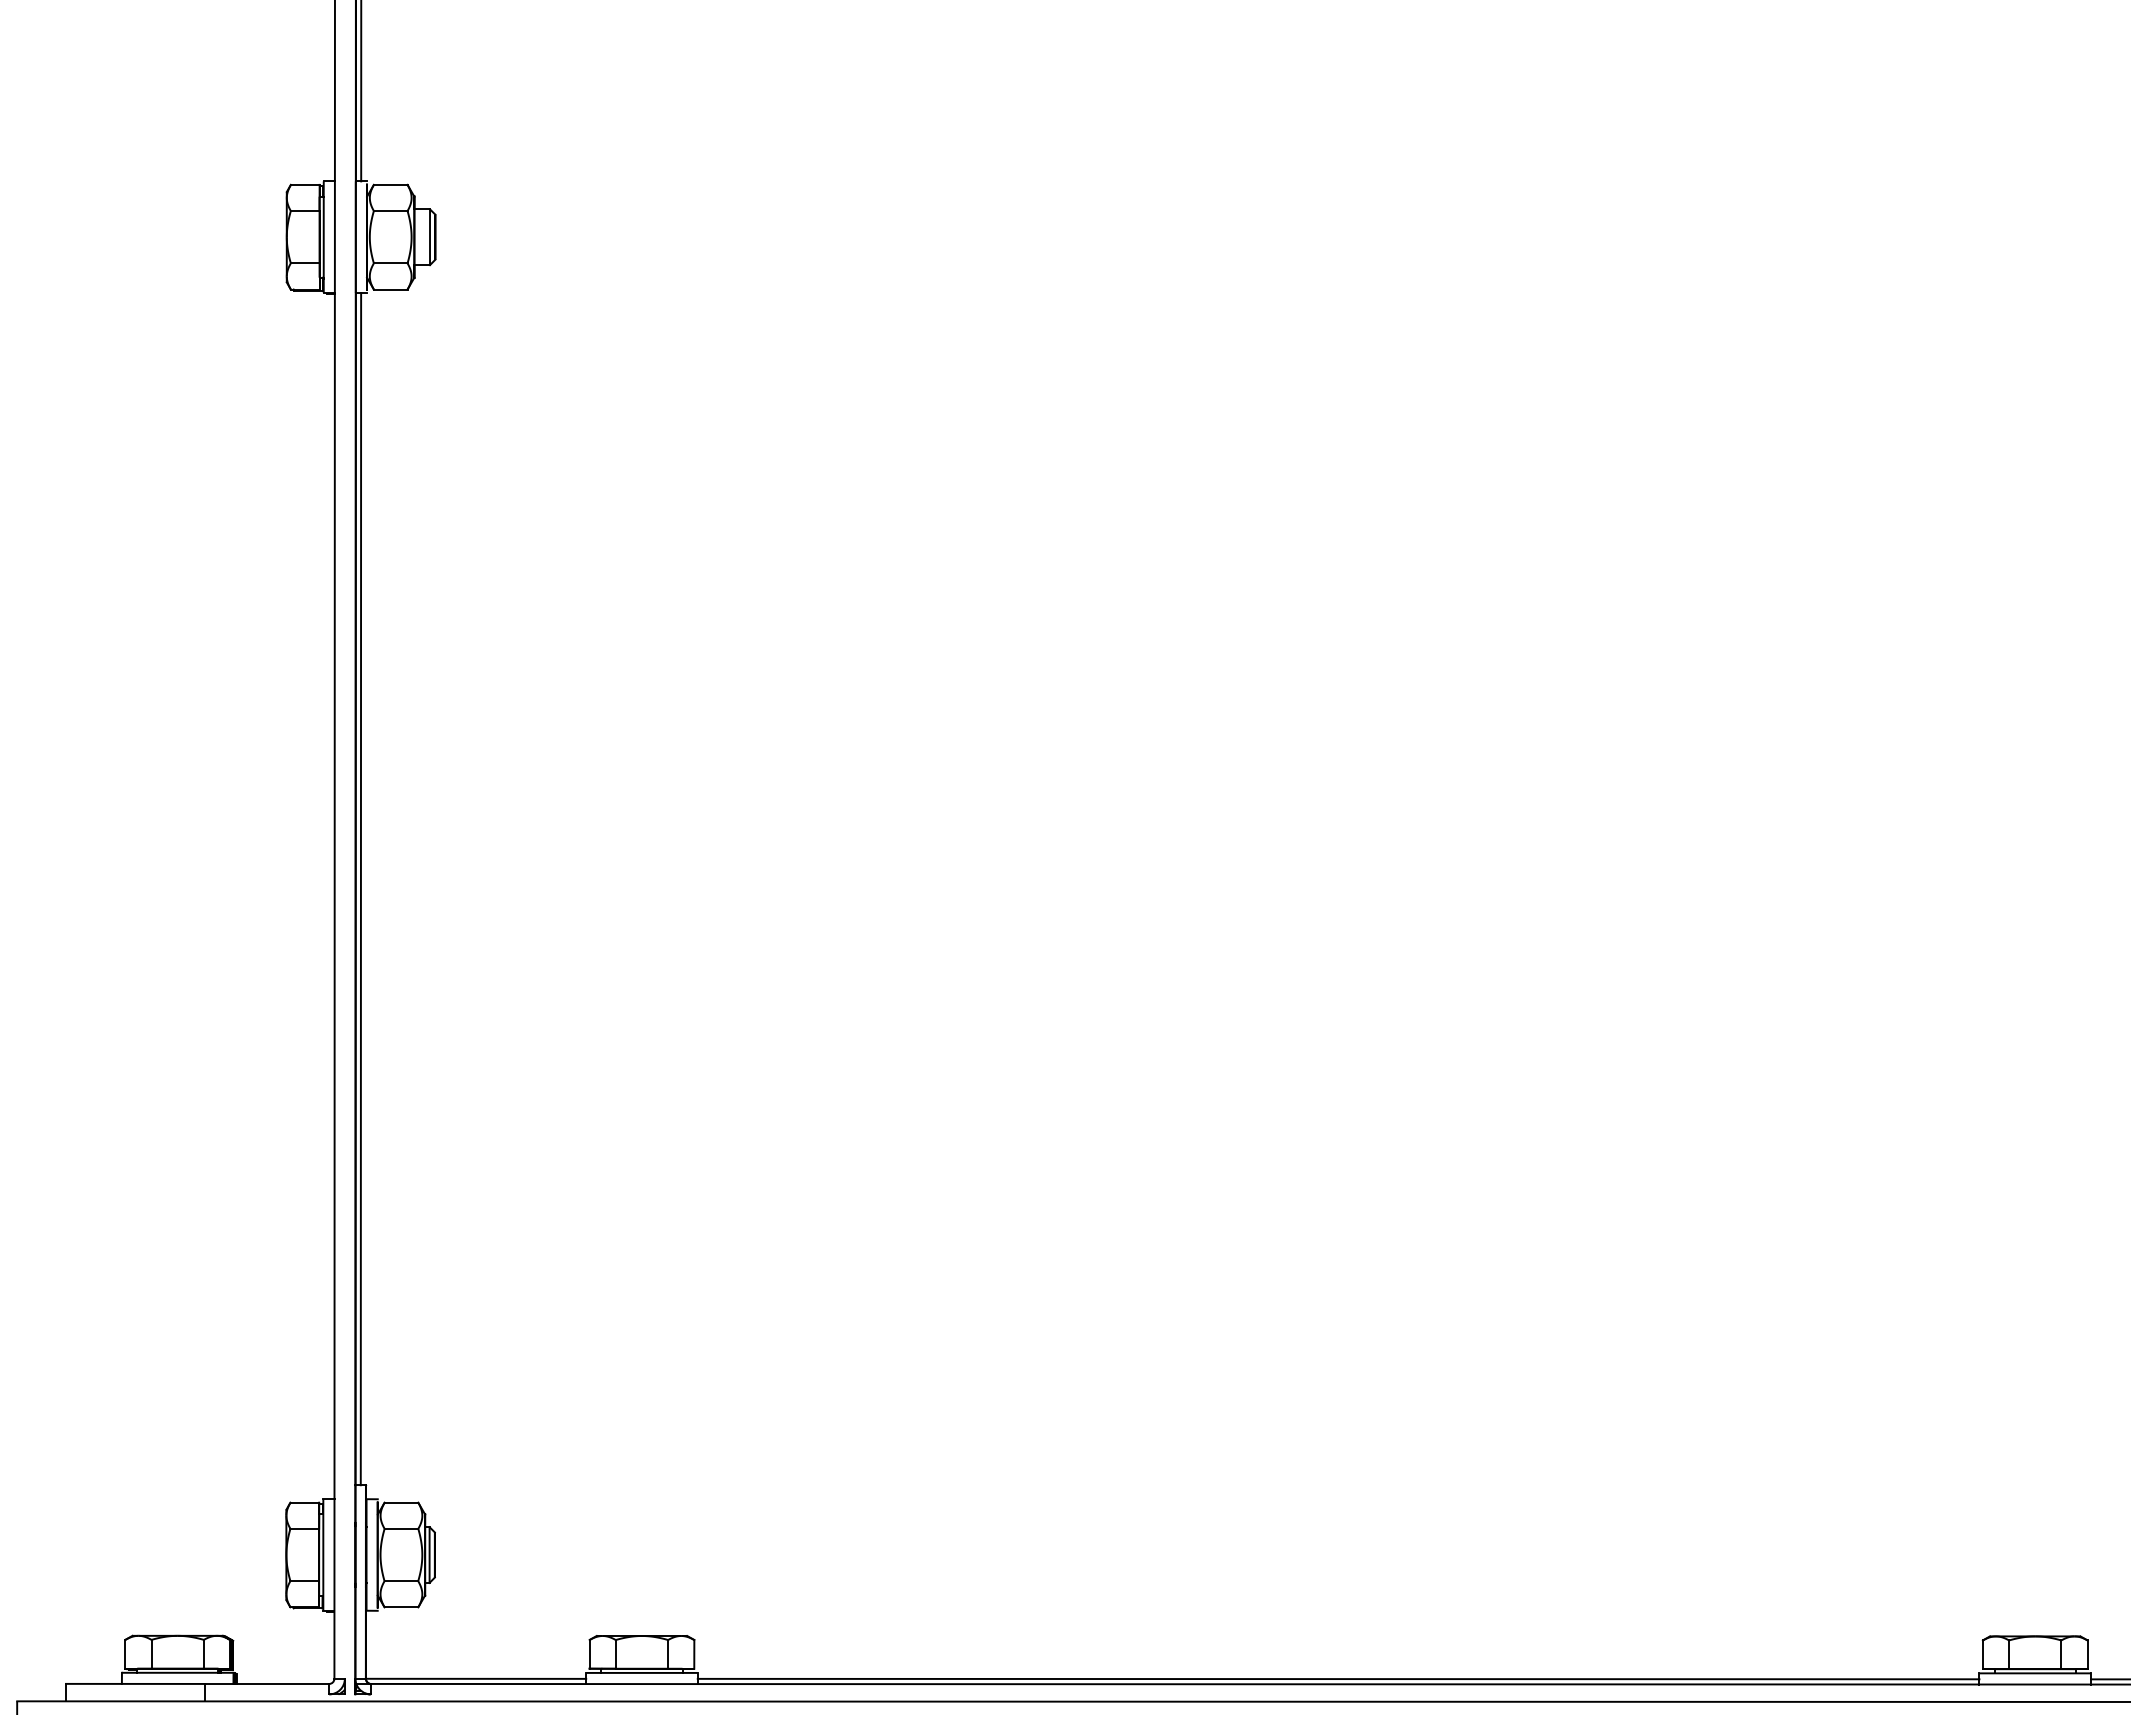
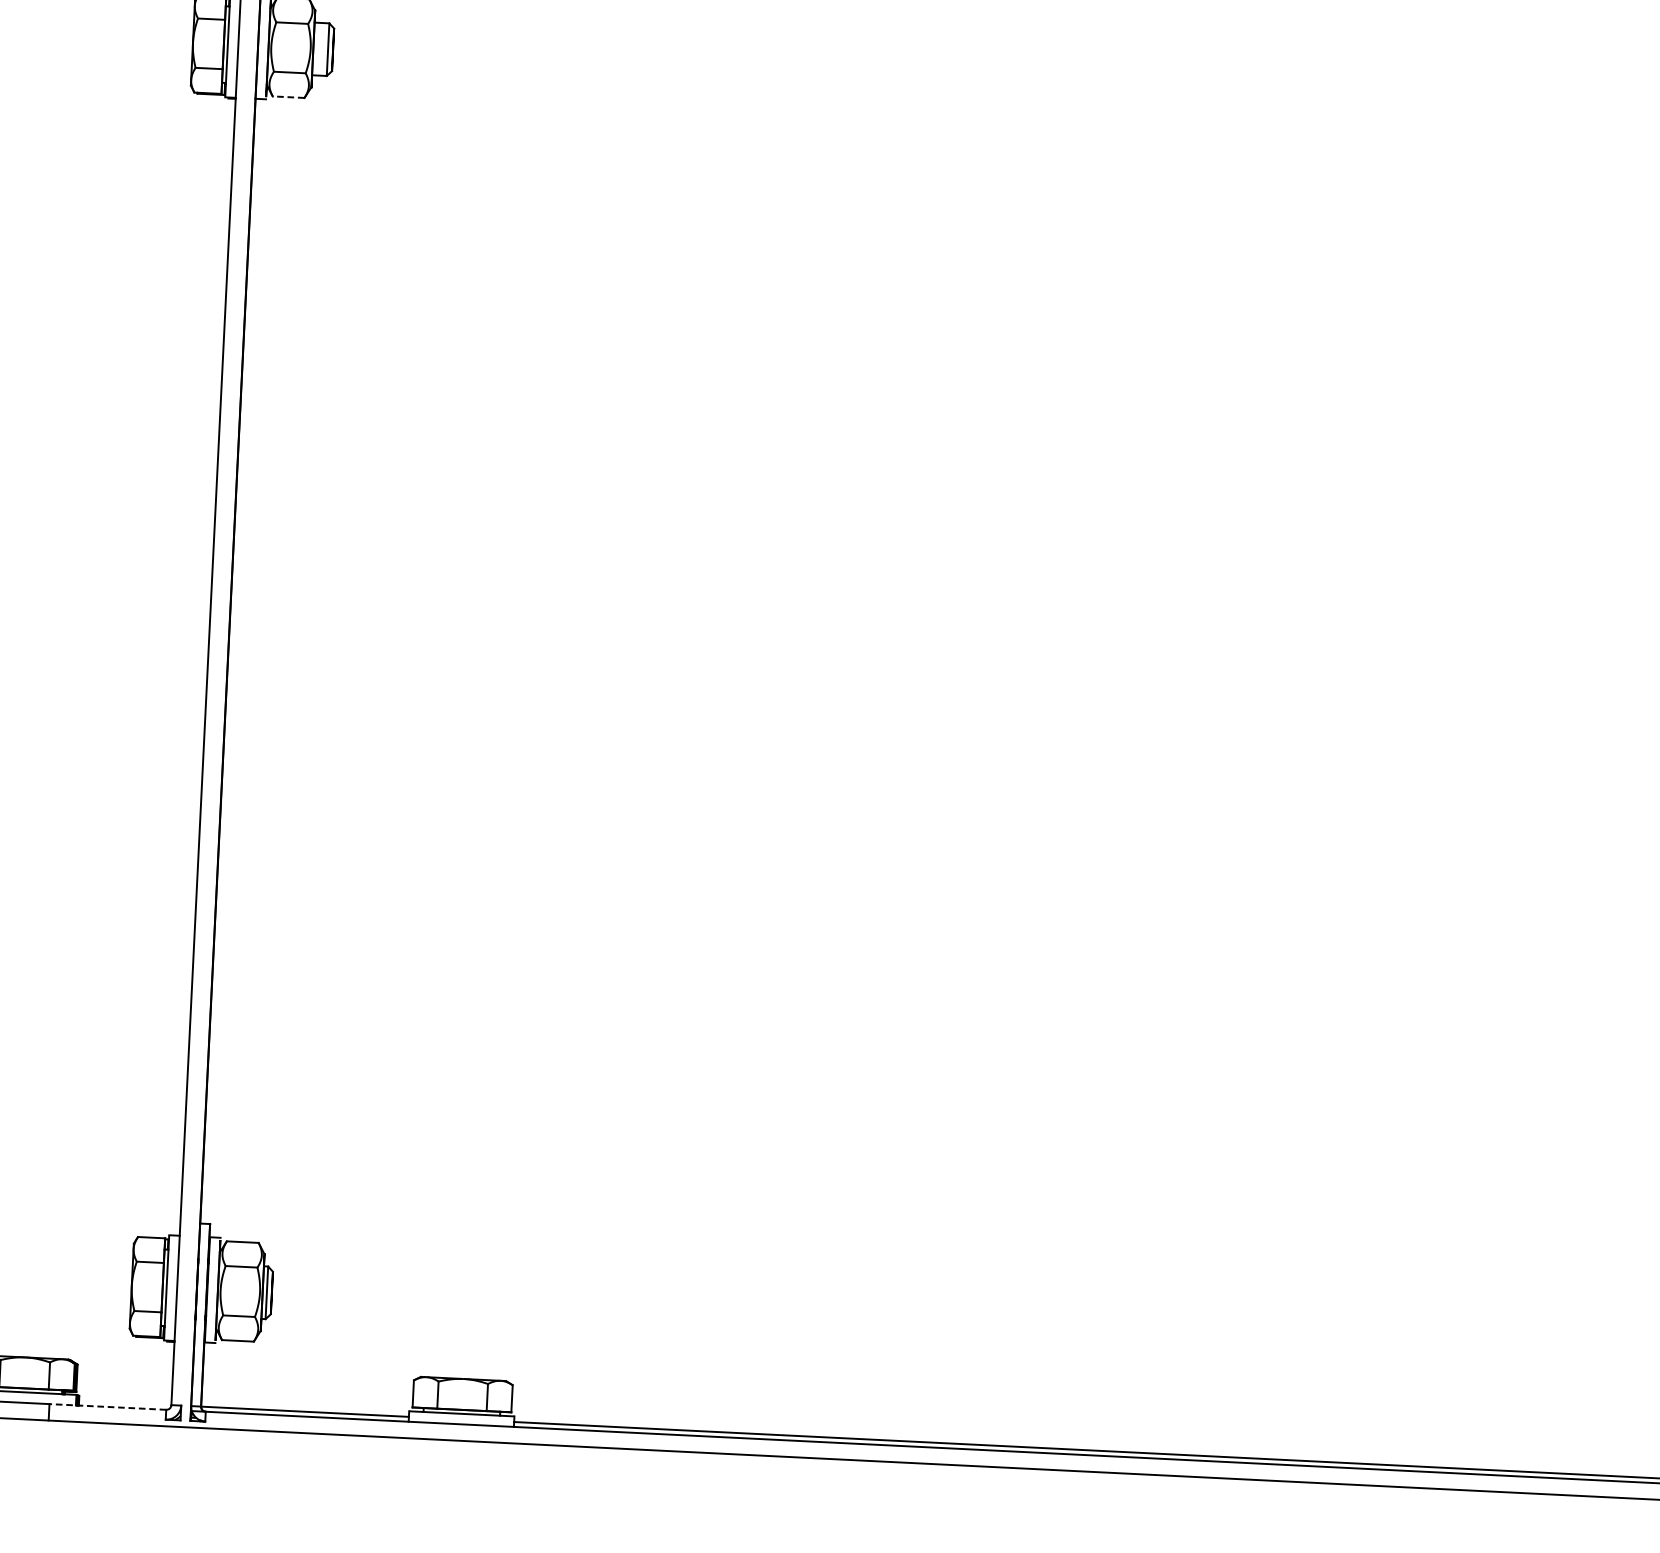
line: (390, 289) -> (288, 97), solid -> dashed
line: (360, 888) -> (232, 660), removed
line: (267, 1683) -> (108, 1406), solid -> dashed

